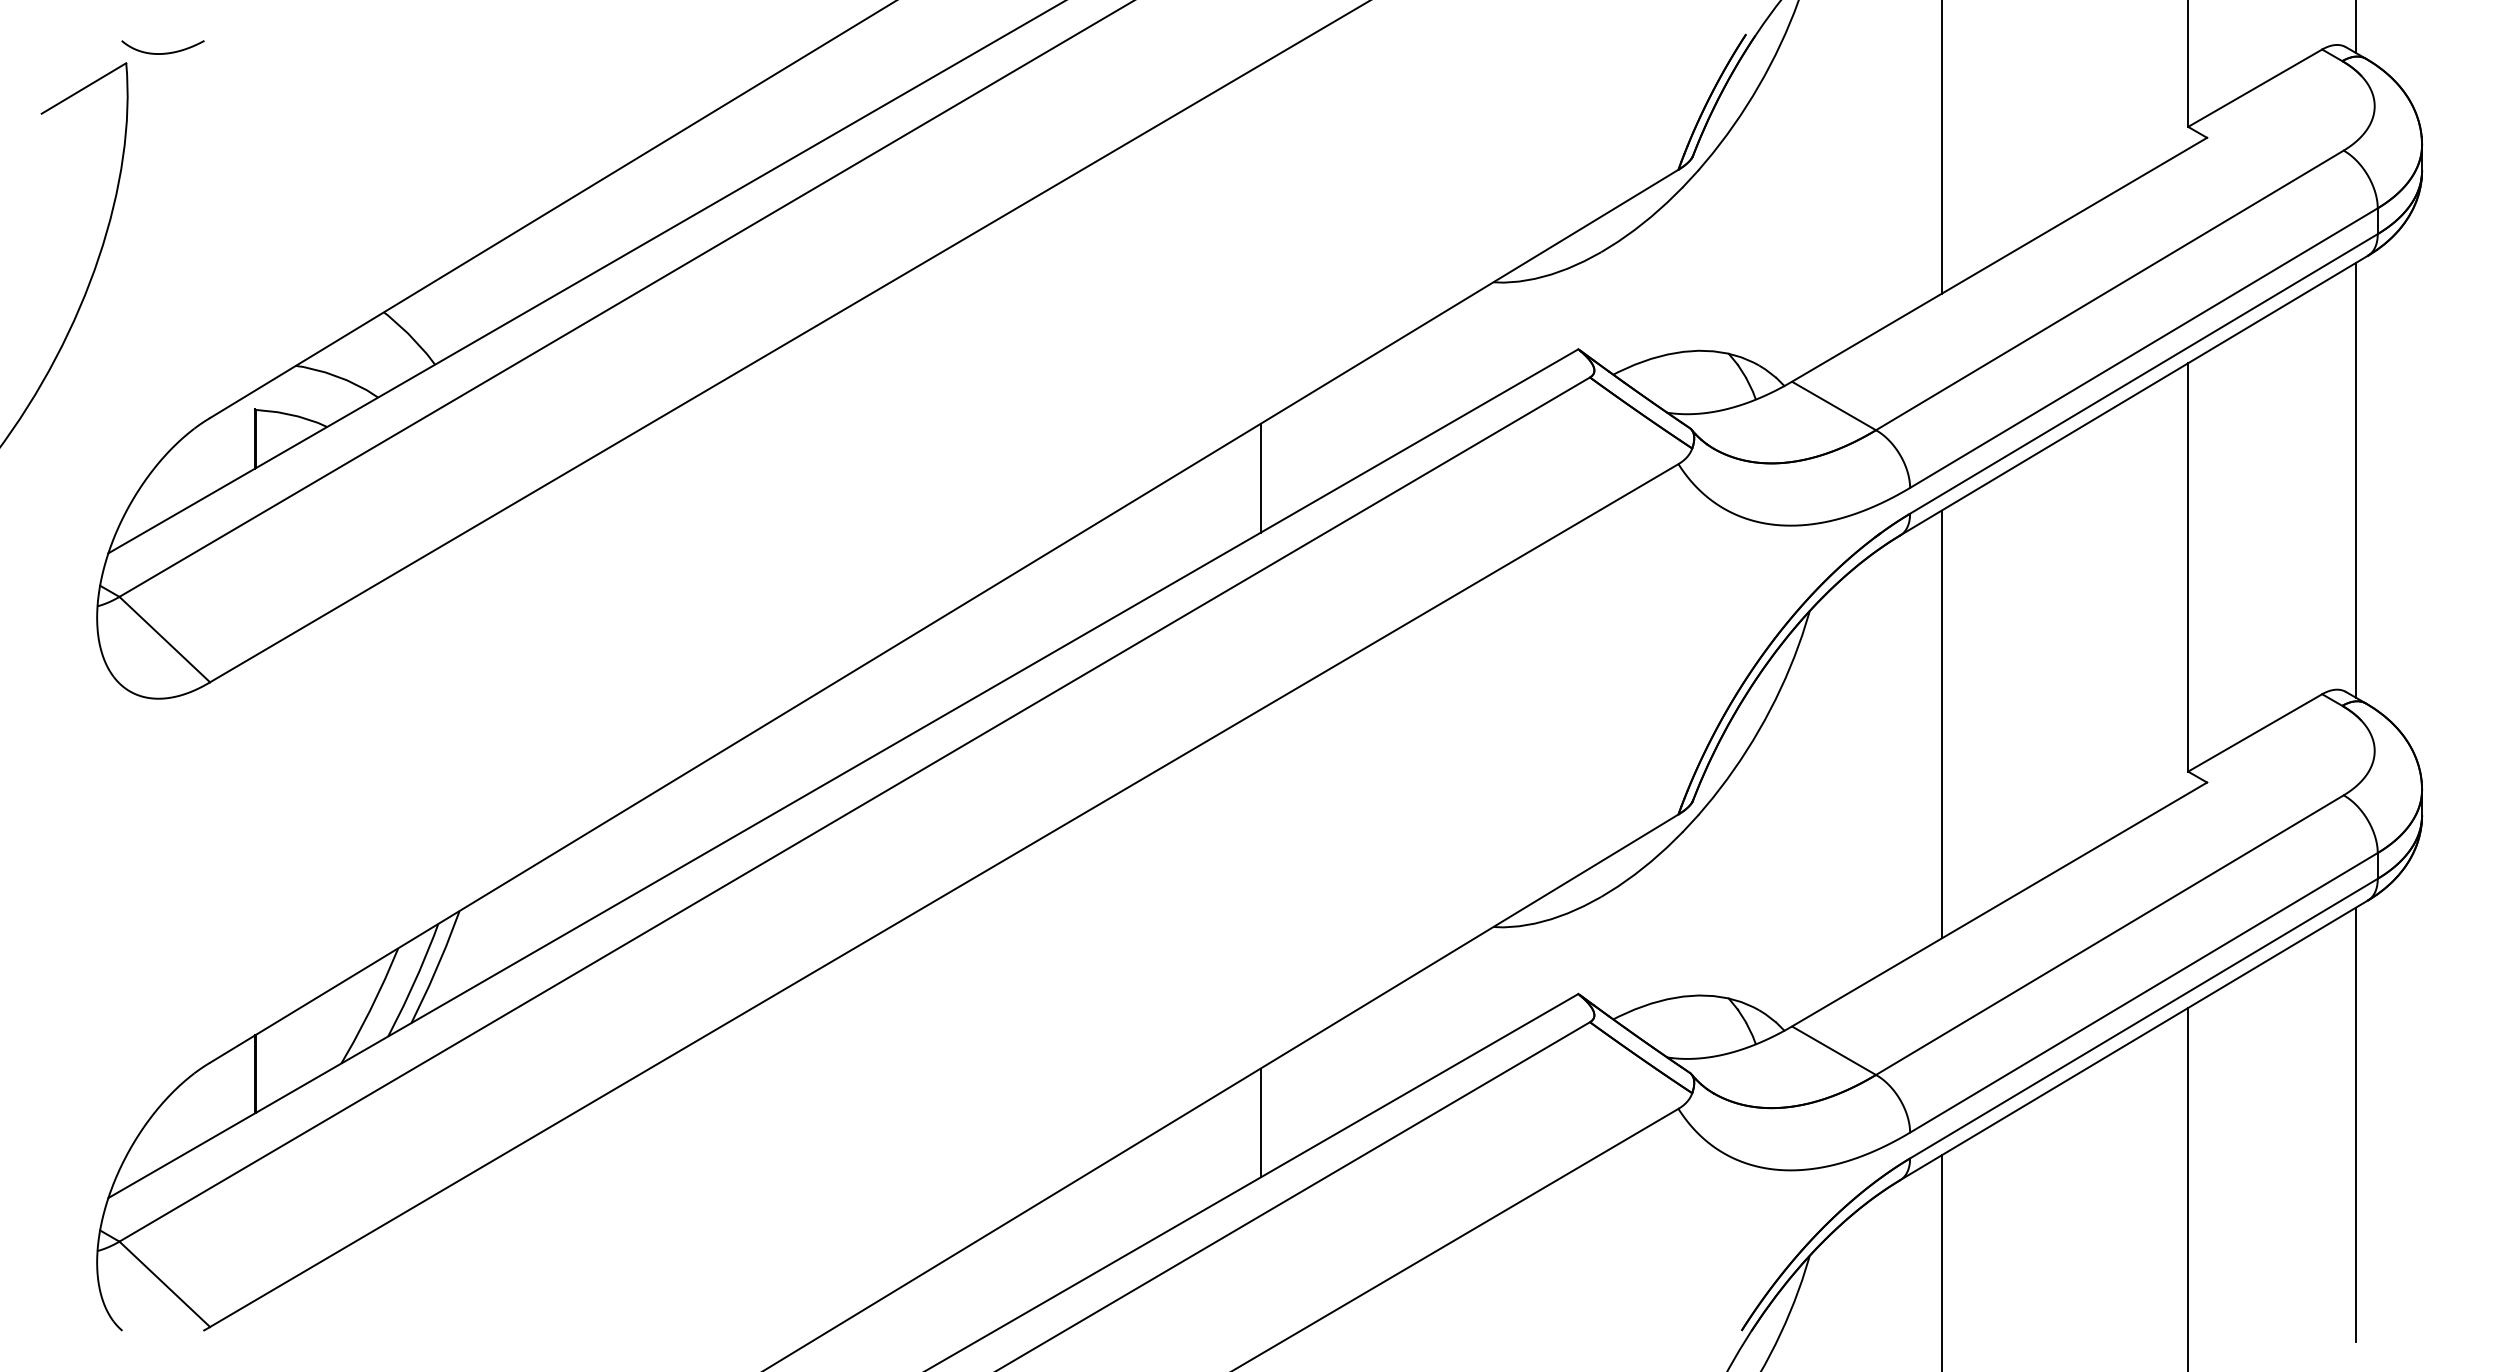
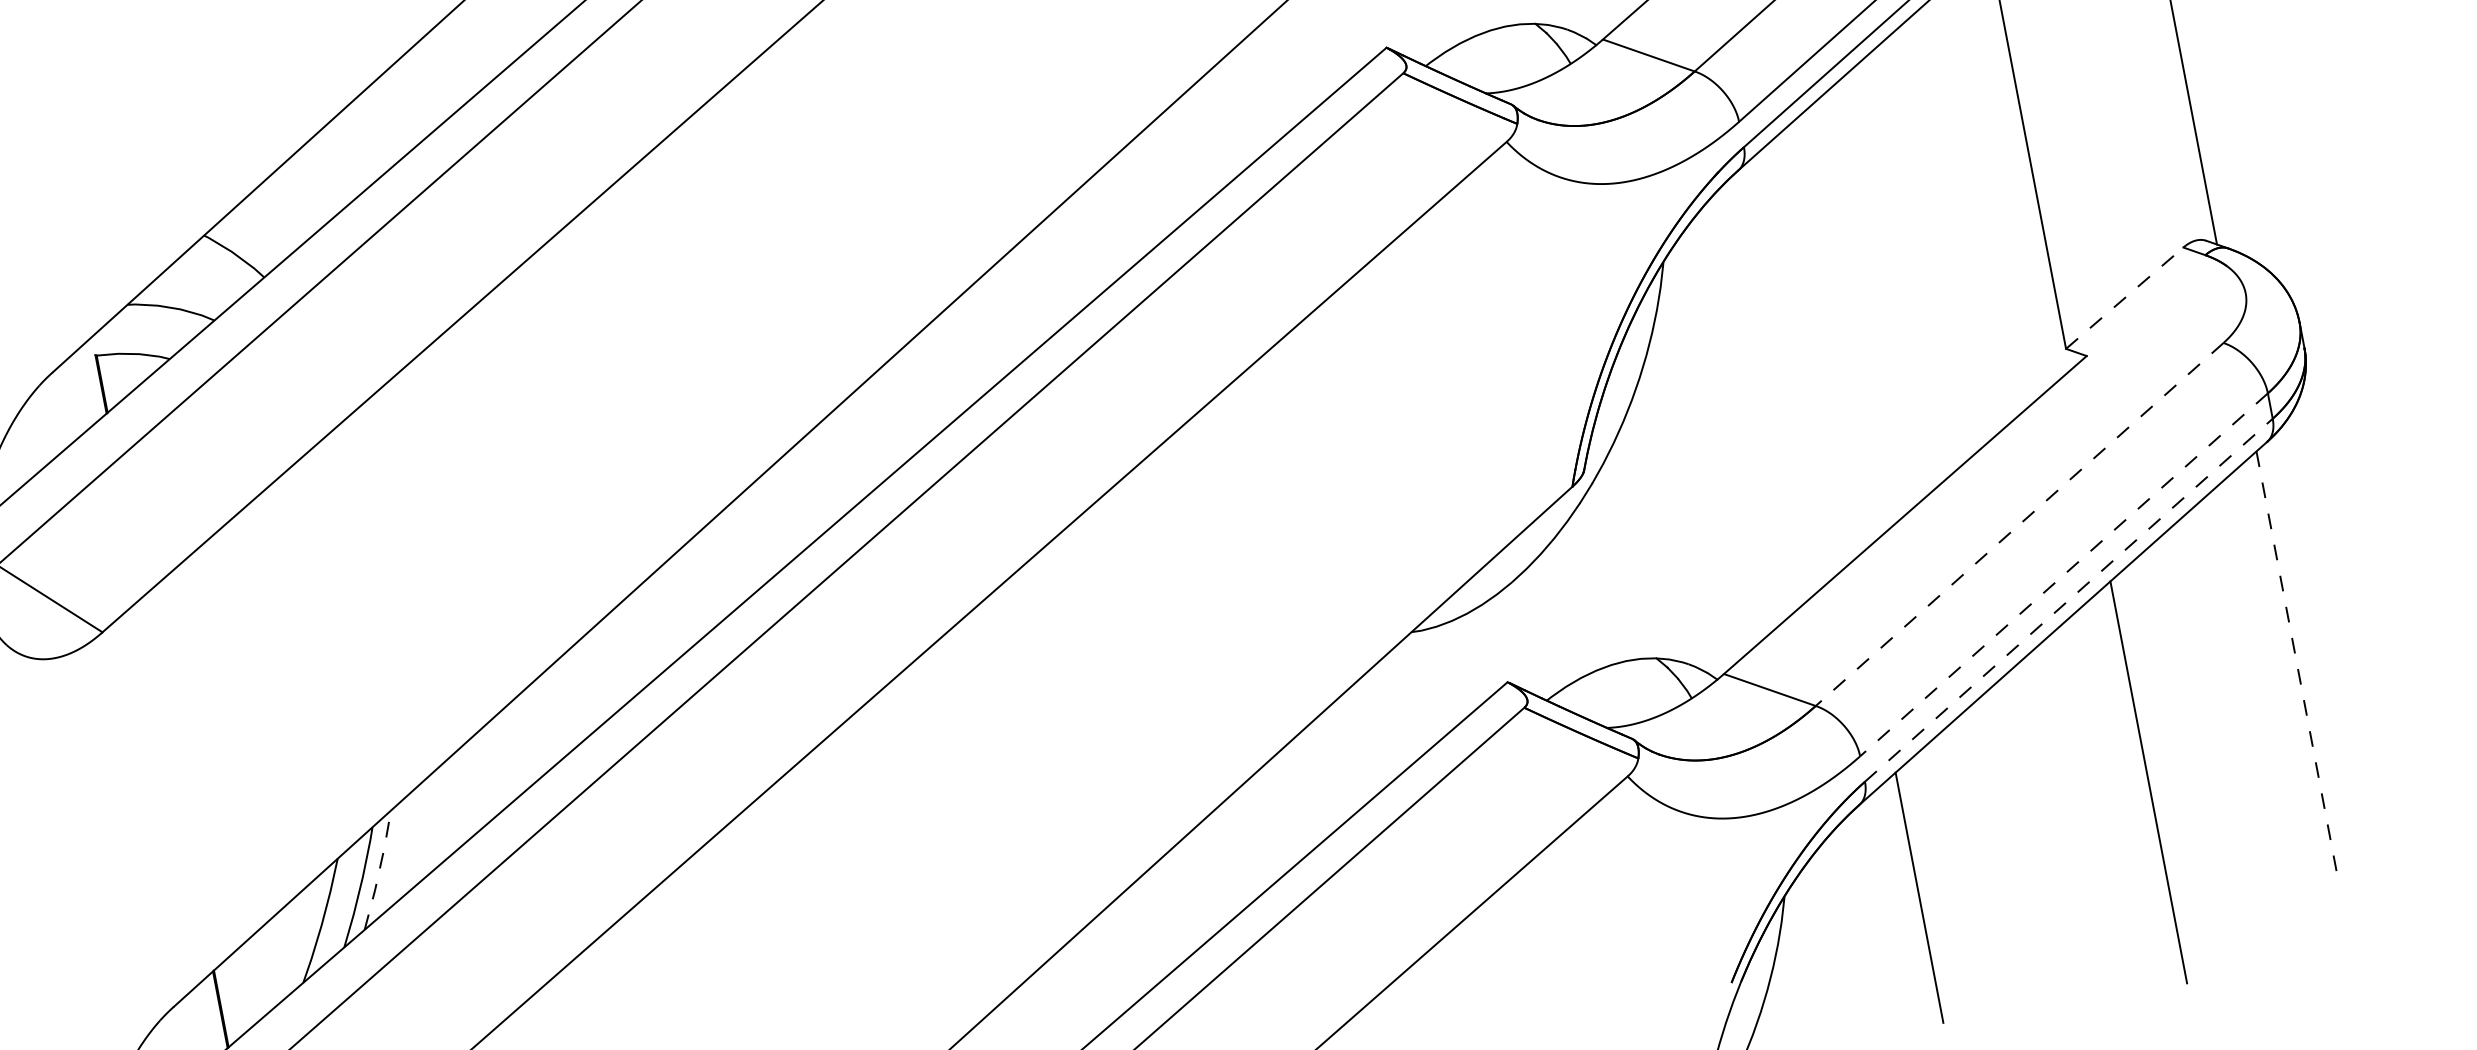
line: (1260, 477) -> (1097, 233), removed
line: (1941, 724) -> (1814, 348), removed
line: (2255, 732) -> (2124, 297), solid -> dashed
line: (2109, 935) -> (2019, 524), solid -> dashed
line: (436, 967) -> (378, 870), solid -> dashed
line: (2143, 993) -> (2063, 575), solid -> dashed
line: (2144, 1018) -> (2069, 600), solid -> dashed
line: (1260, 1122) -> (1218, 868), removed
line: (2355, 1125) -> (2297, 665), solid -> dashed

